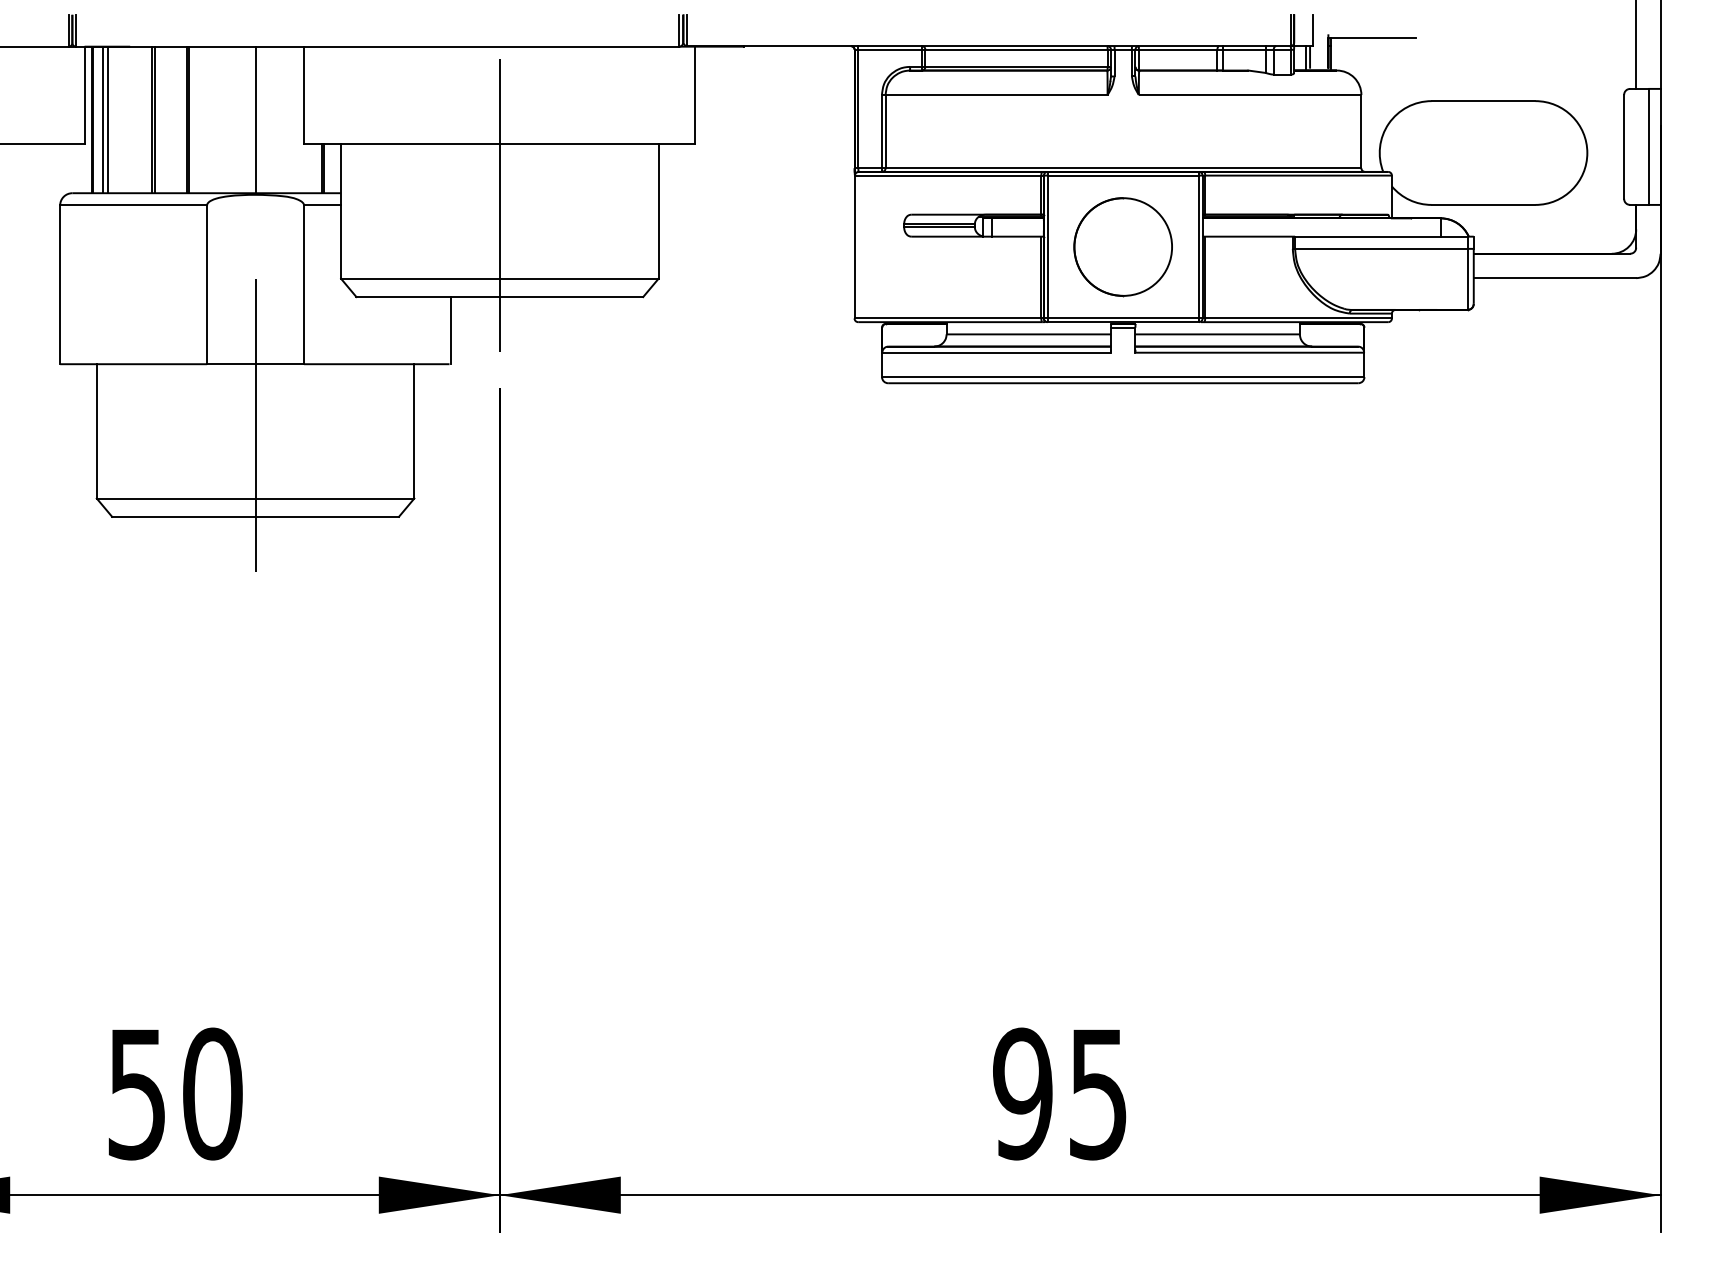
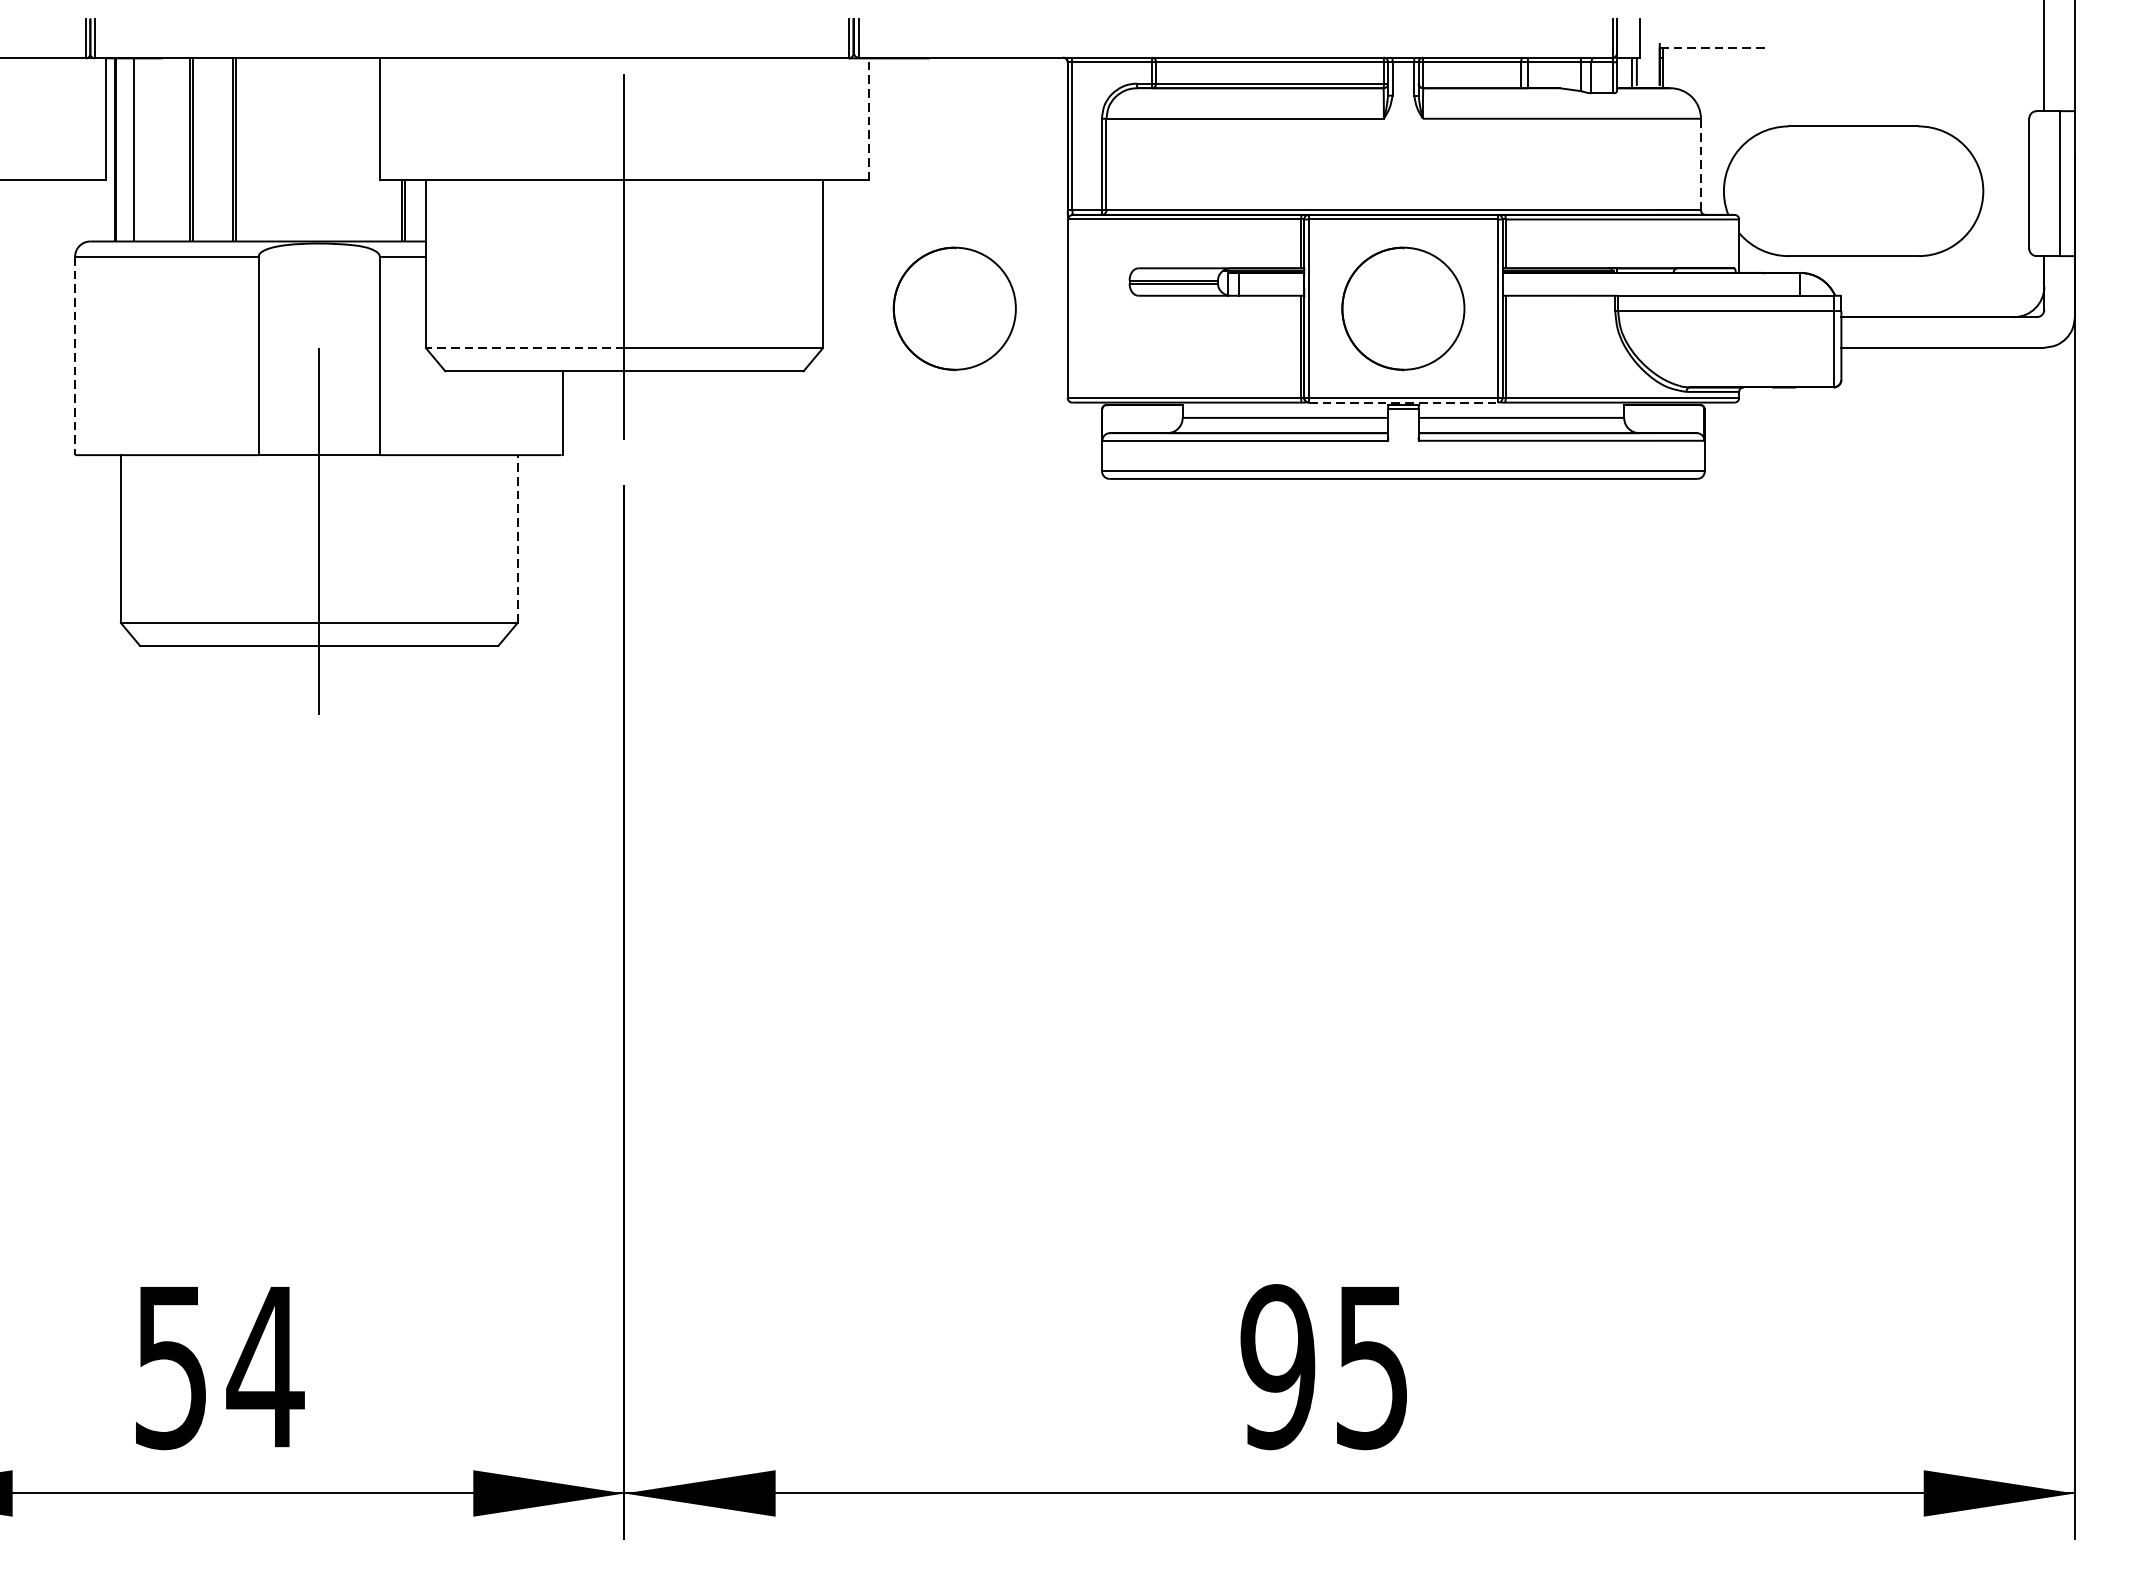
line: (1372, 38) -> (1714, 48), solid -> dashed
line: (695, 95) -> (868, 119), solid -> dashed
line: (102, 119) -> (128, 149), removed
line: (255, 119) -> (319, 149), removed
line: (1361, 131) -> (1701, 164), solid -> dashed
part: (763, 247) -> (953, 309), added
line: (419, 278) -> (524, 348), solid -> dashed
line: (60, 285) -> (75, 356), solid -> dashed
line: (1123, 322) -> (1403, 403), solid -> dashed
line: (414, 430) -> (517, 537), solid -> dashed
text: (212, 1093) -> (265, 1366), 50 -> 54

